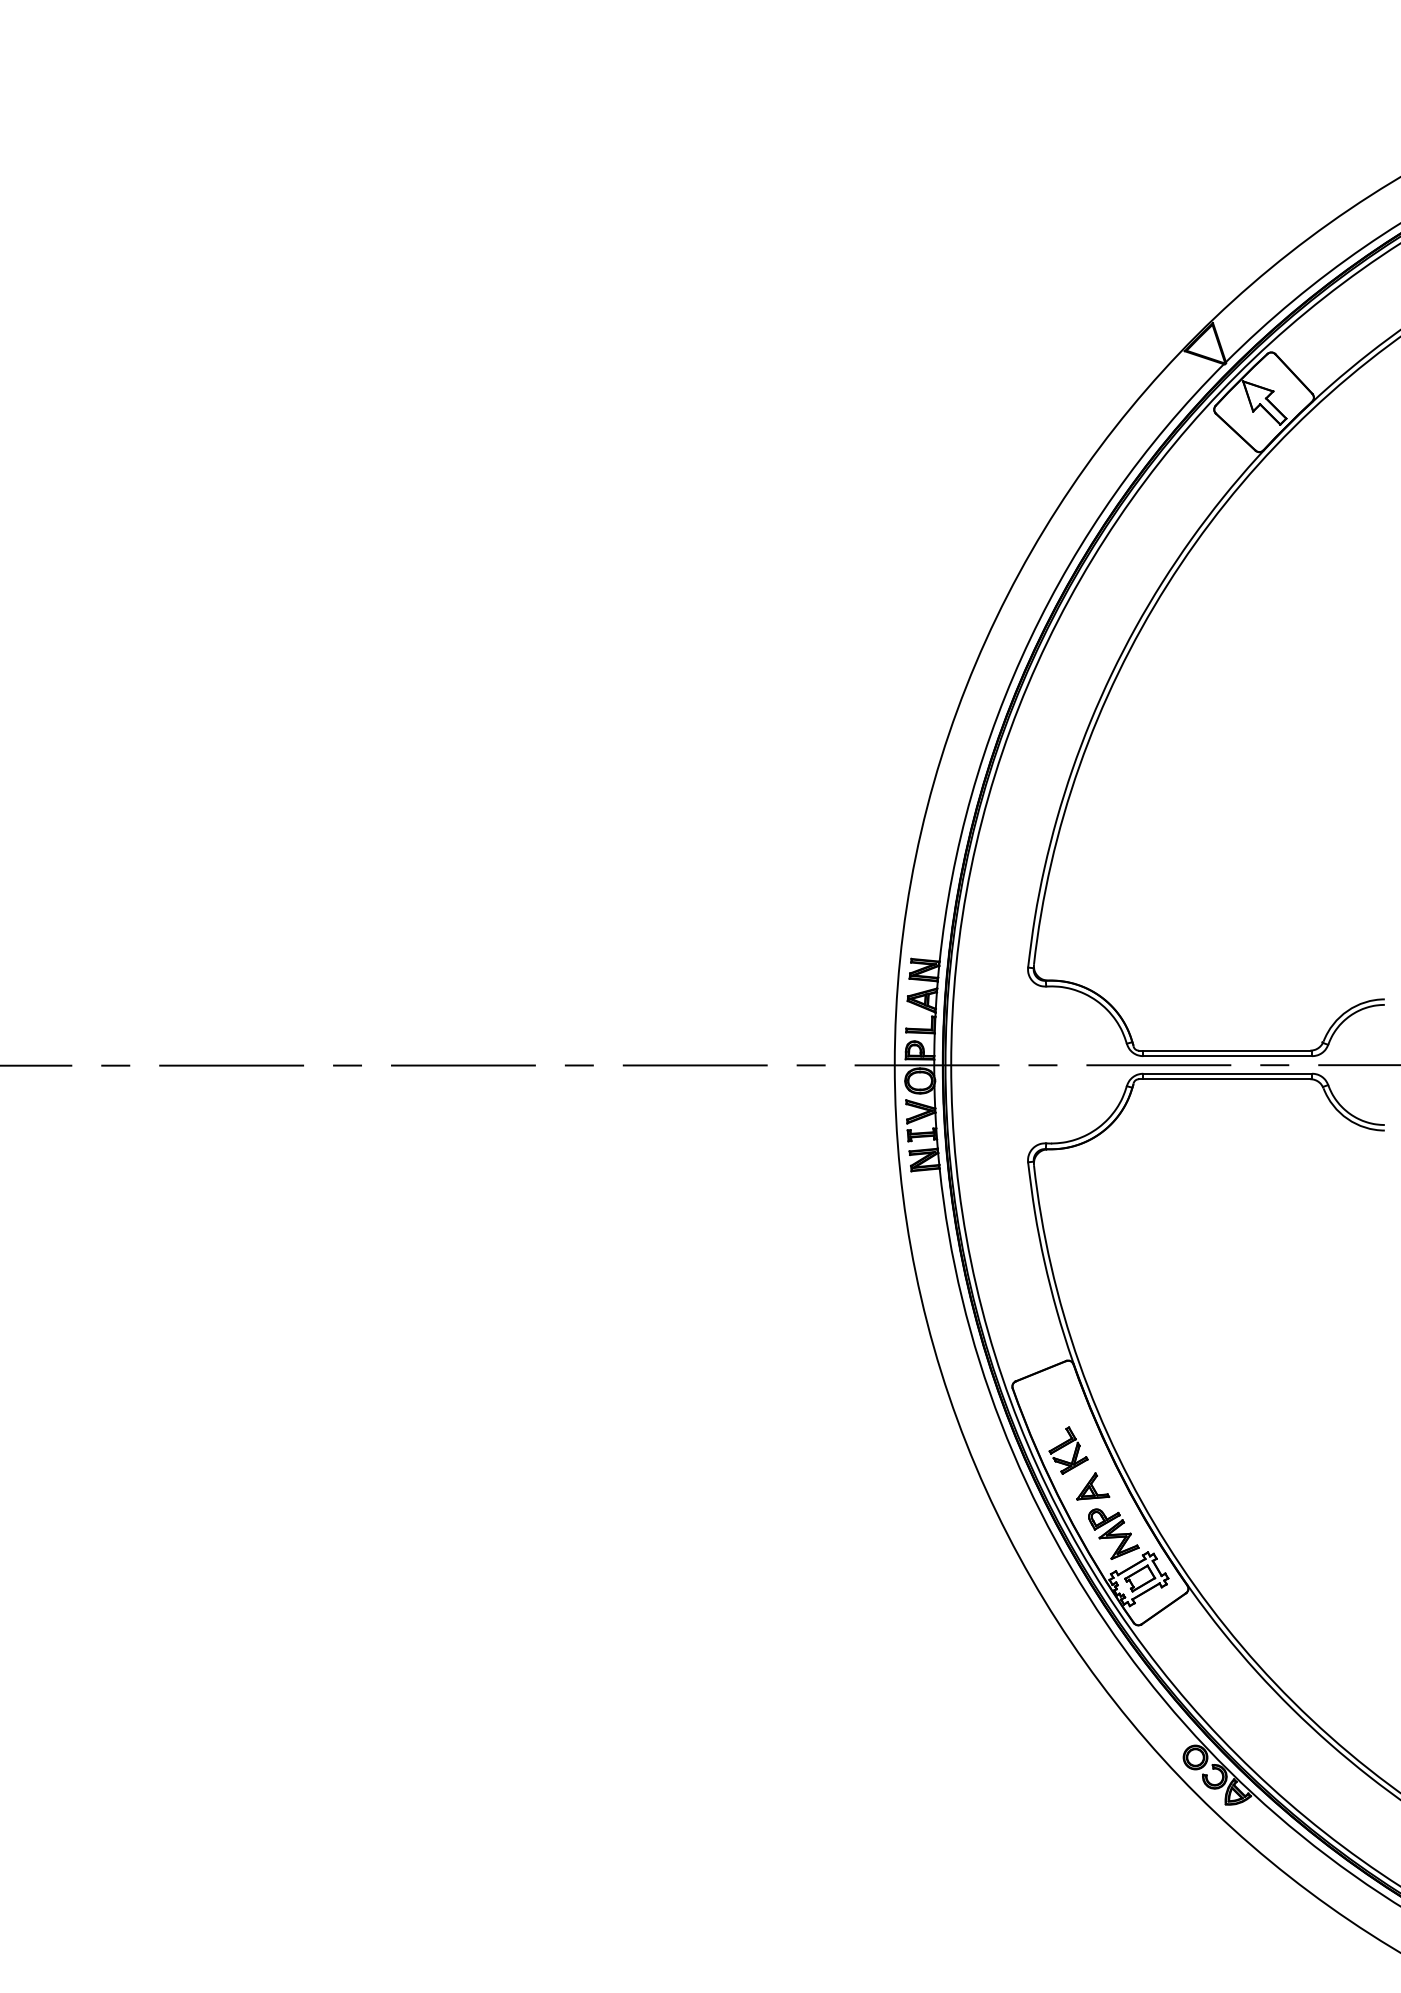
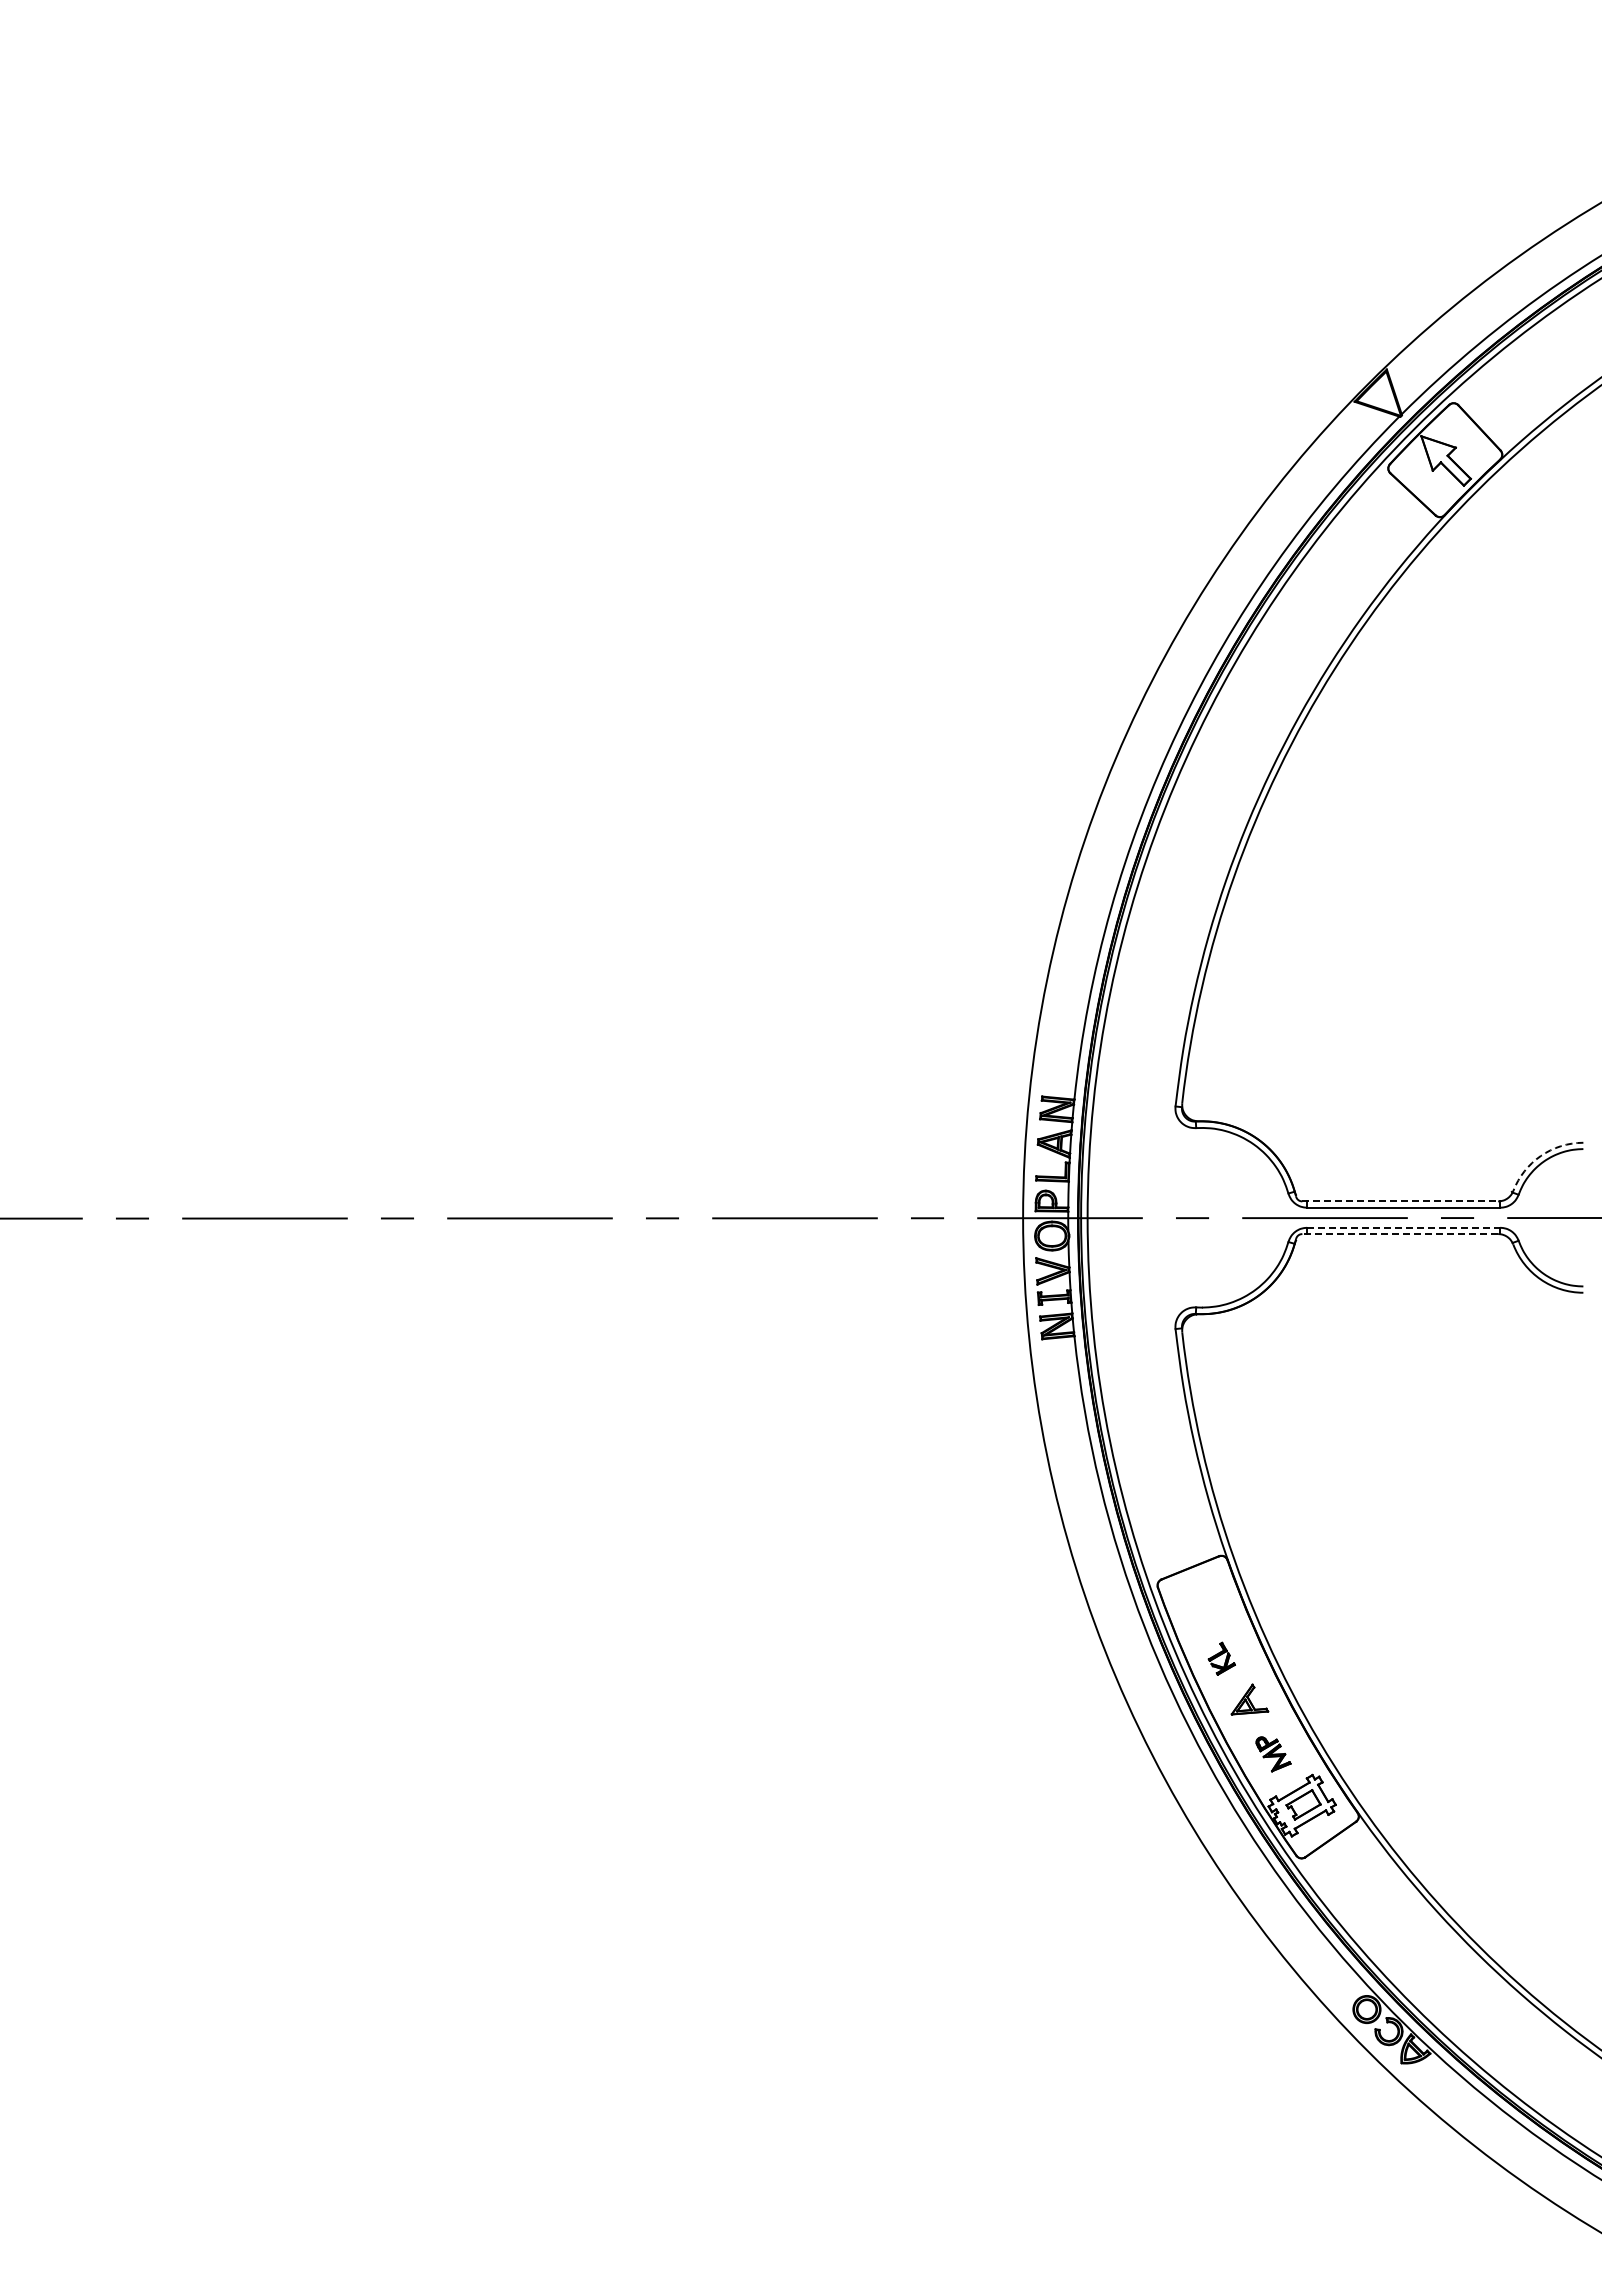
arc: (1347, 1010) -> (1540, 1155), solid -> dashed
line: (1224, 1050) -> (1400, 1201), solid -> dashed
line: (1228, 1073) -> (1404, 1227), solid -> dashed
line: (1224, 1079) -> (1400, 1234), solid -> dashed
part: (1068, 1450) -> (1221, 1658), size x0.6
part: (1113, 1534) -> (1273, 1754), size x0.6

